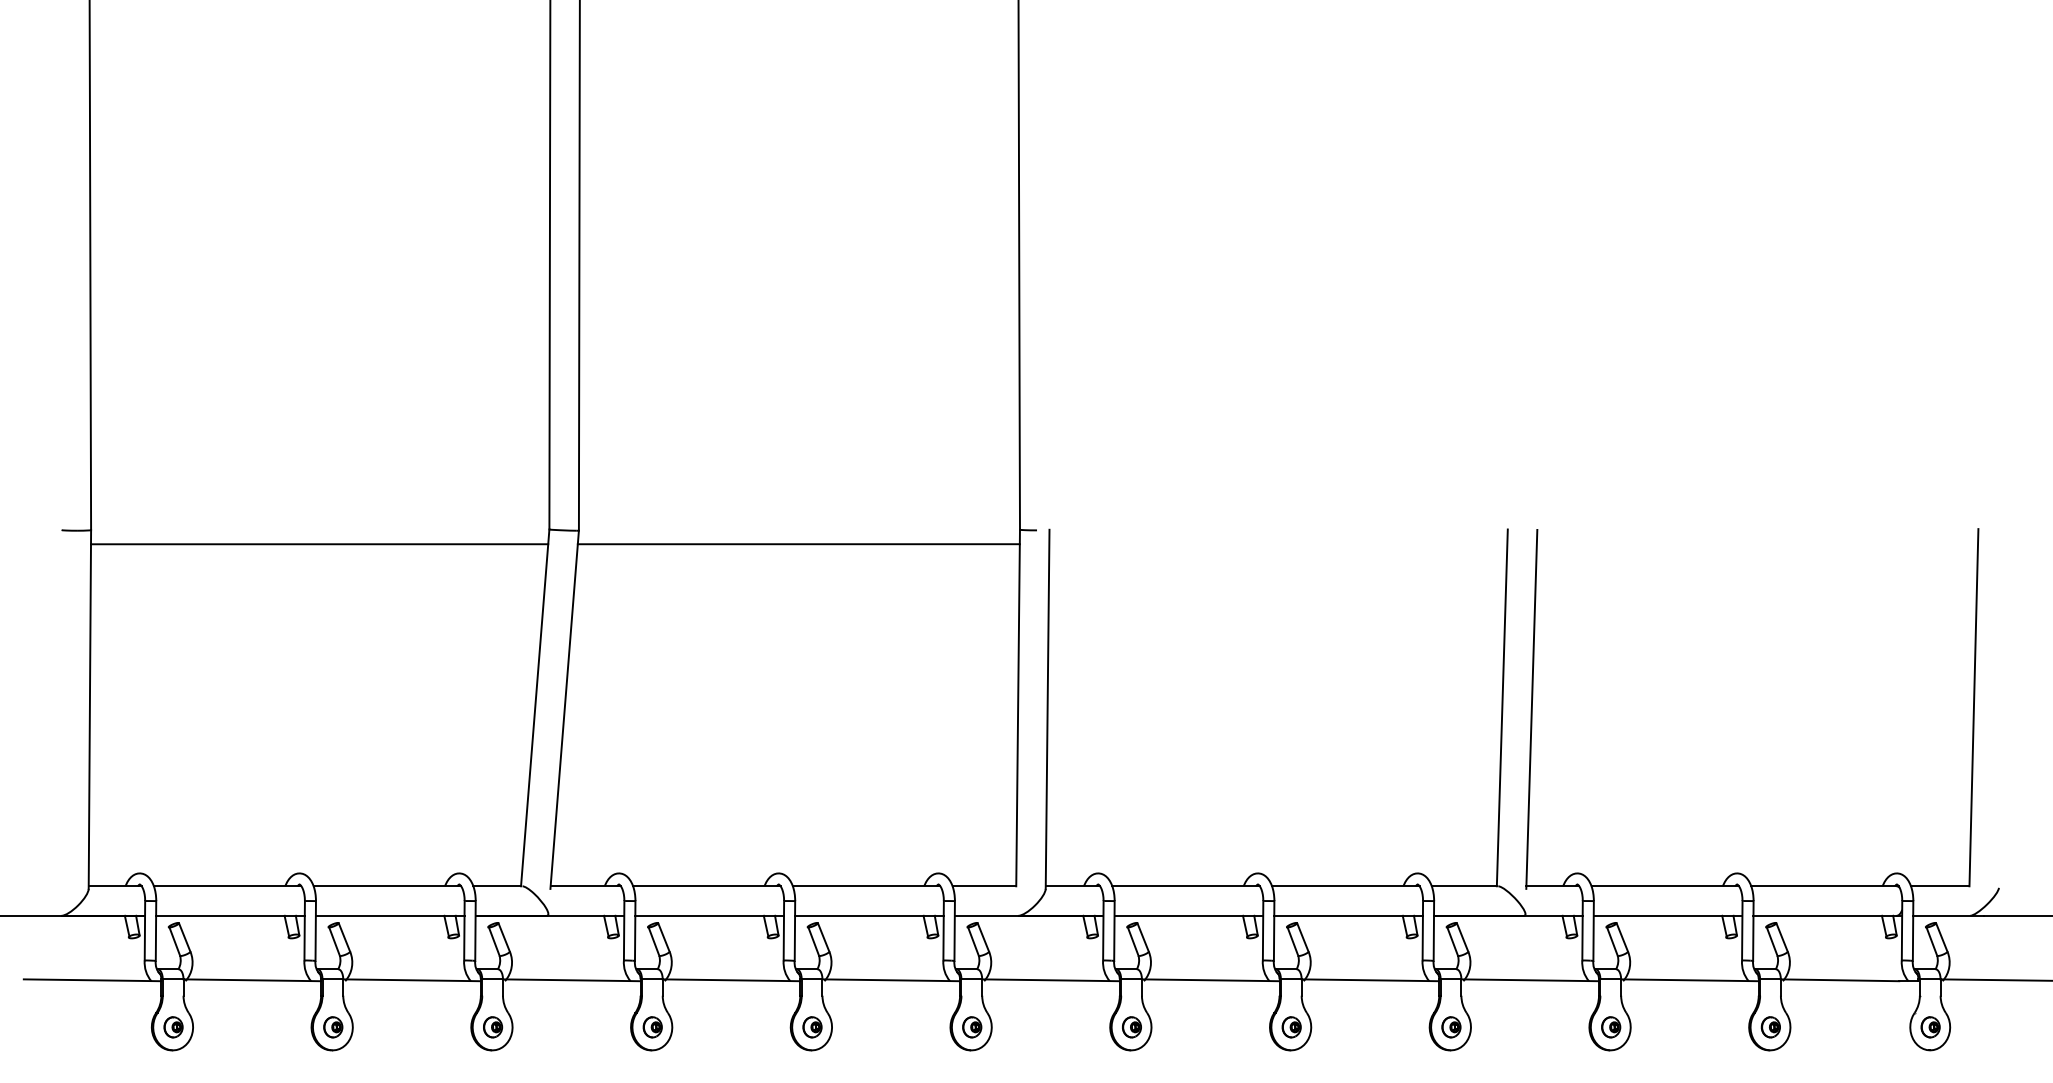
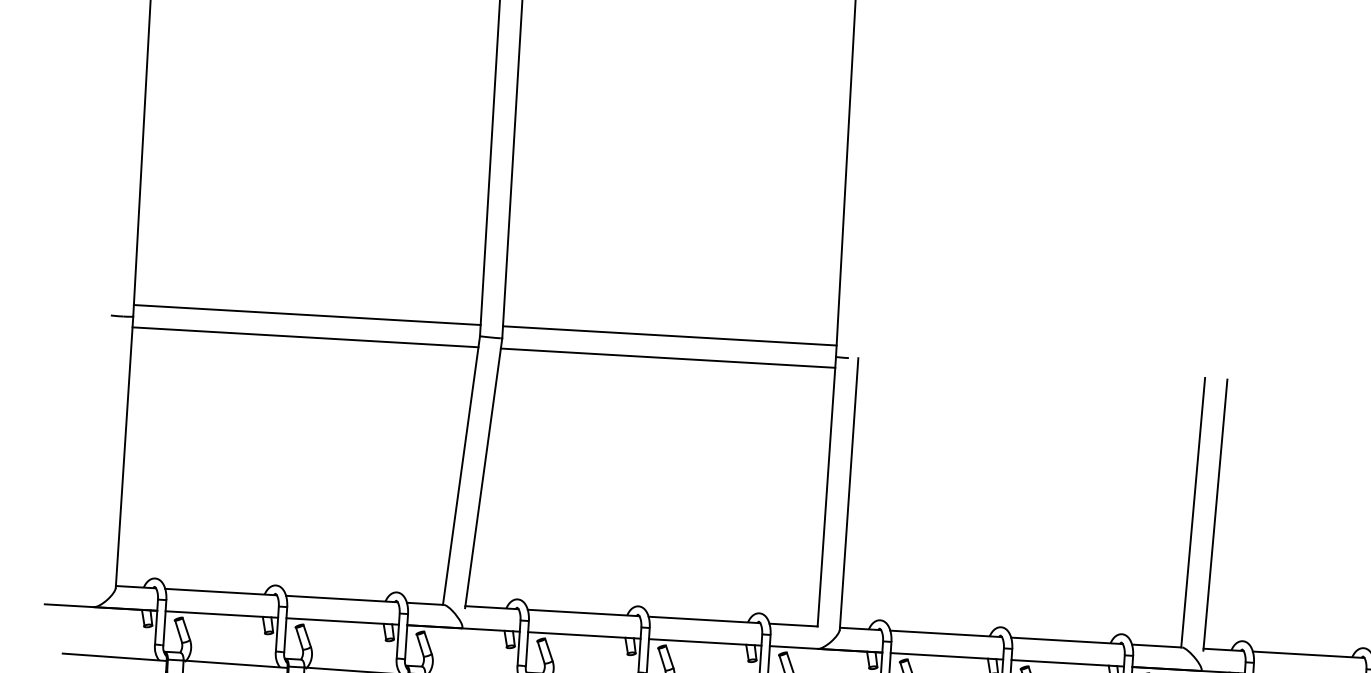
line: (320, 514) -> (307, 314), added
line: (798, 514) -> (669, 335), added

